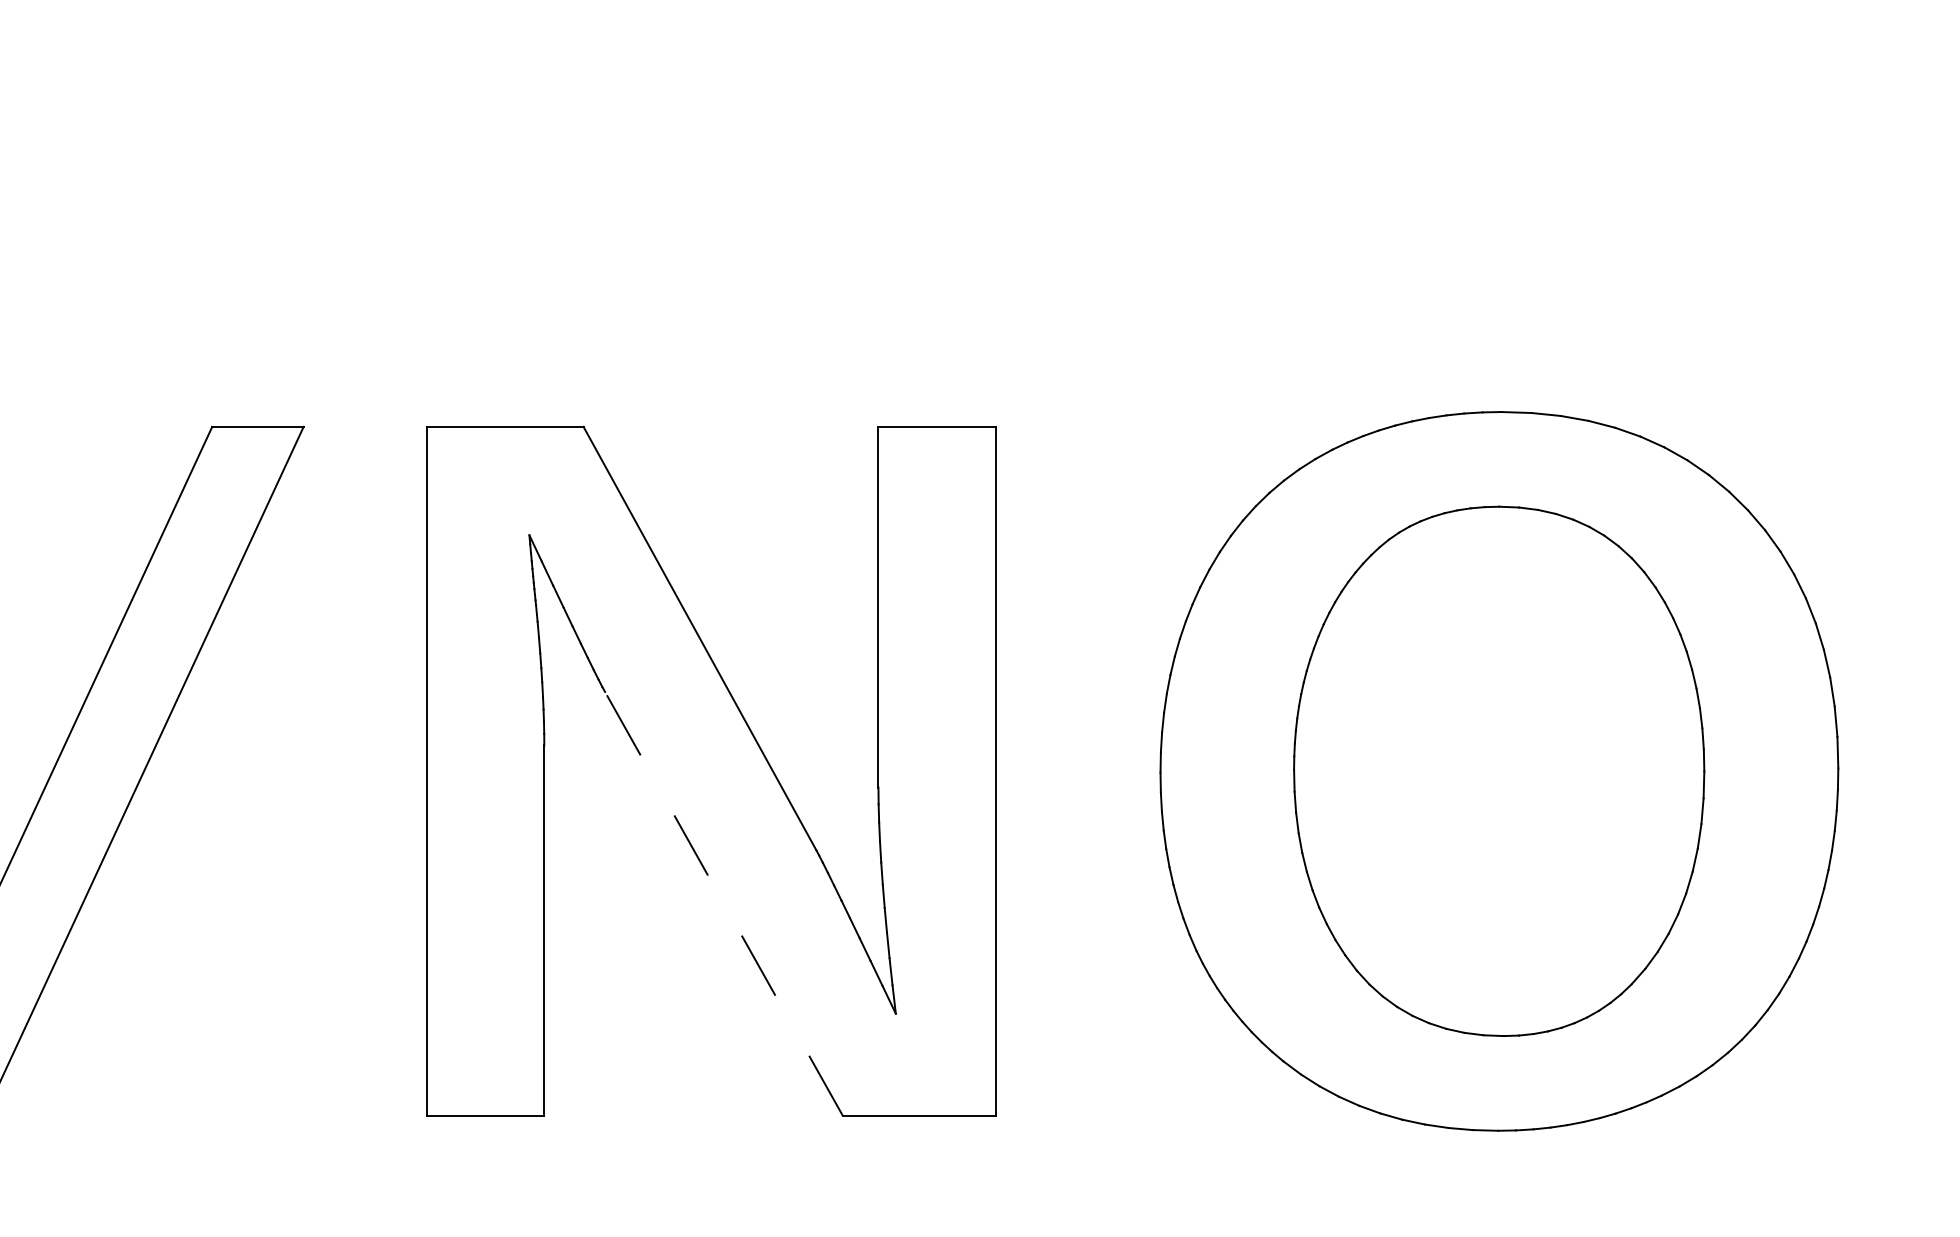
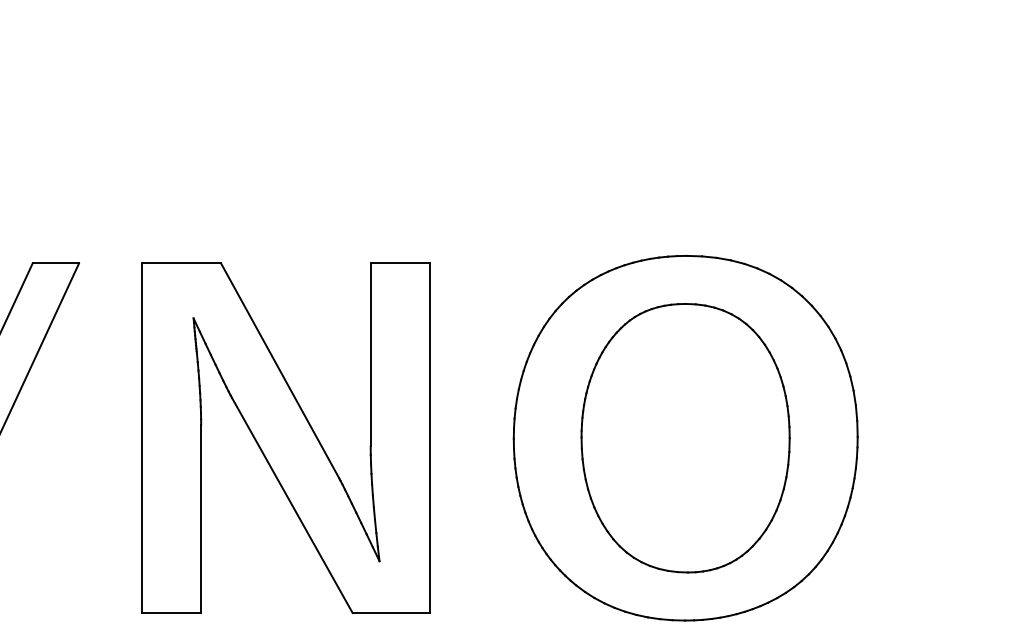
line: (724, 903) -> (292, 505), dashed -> solid

